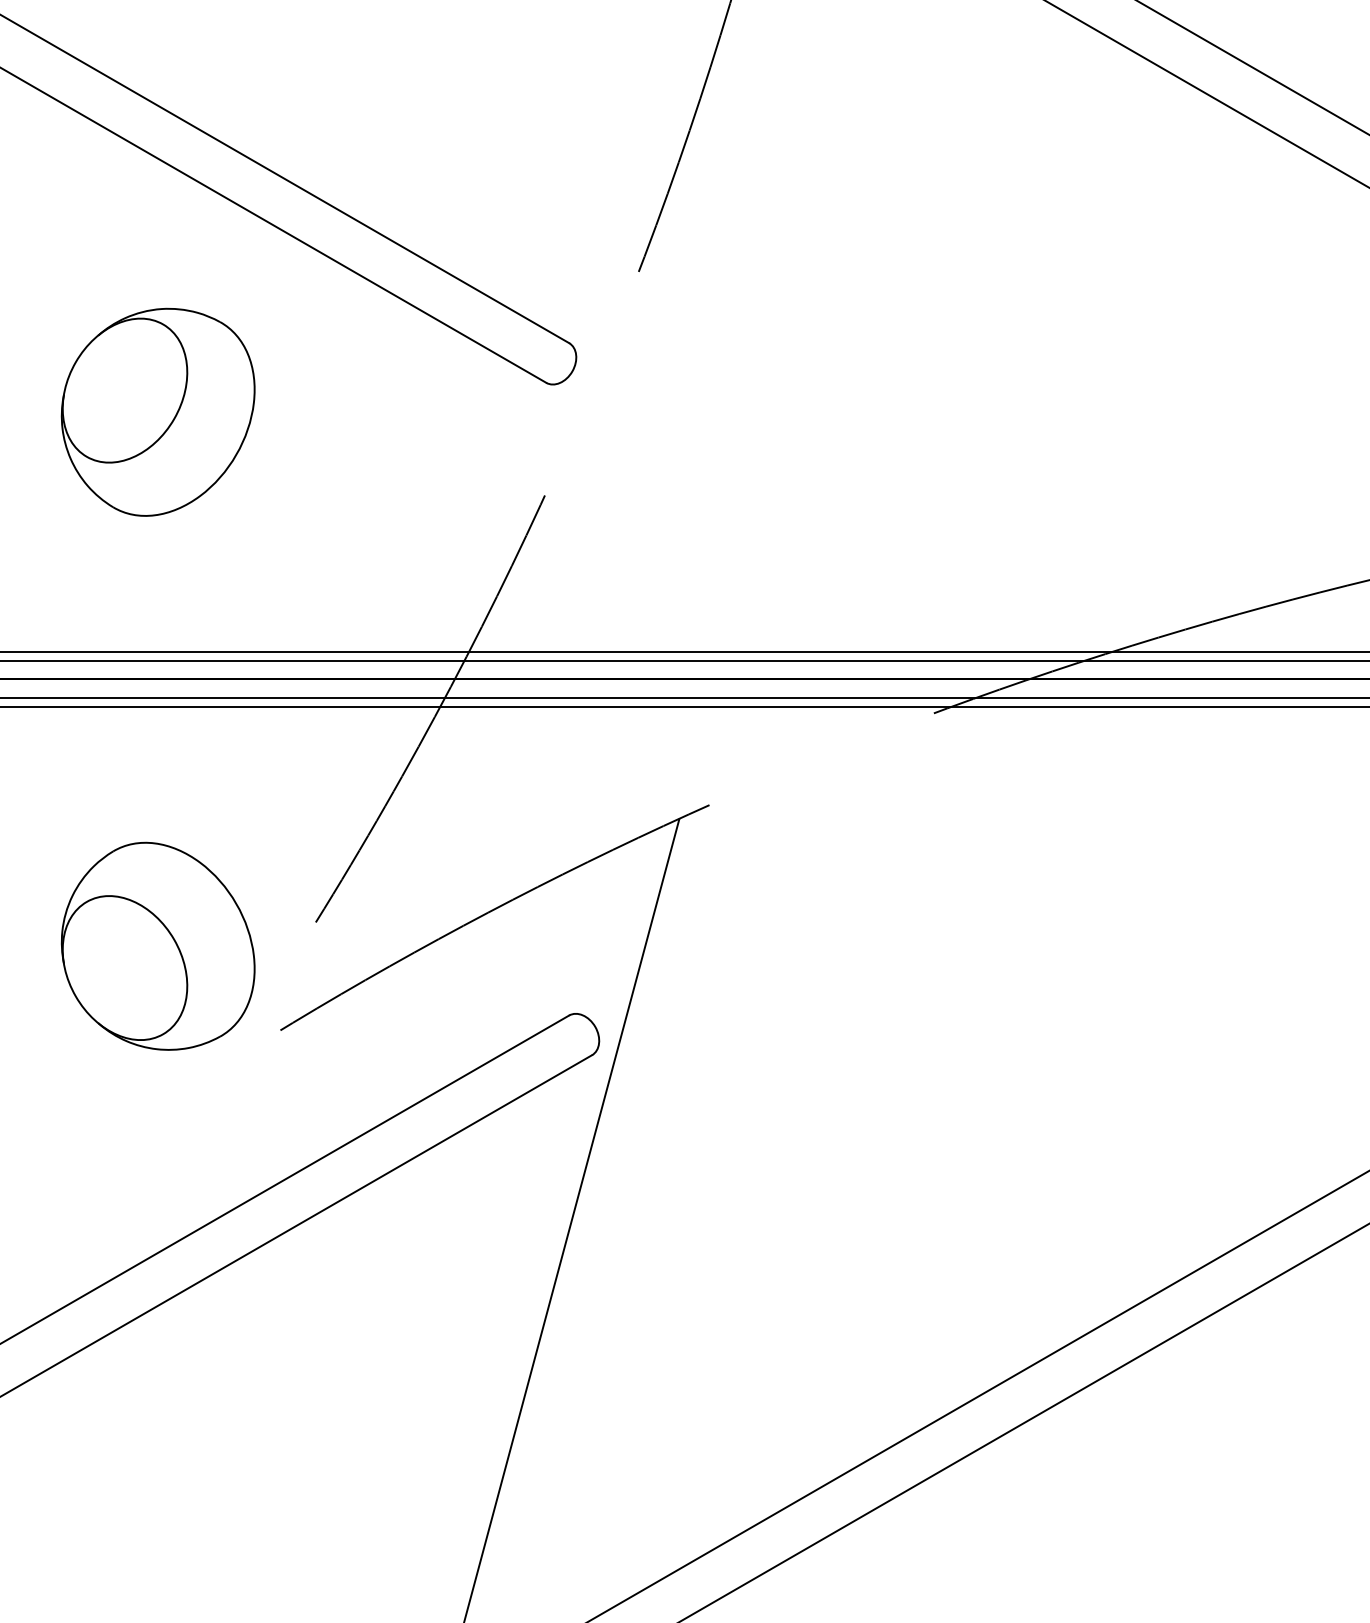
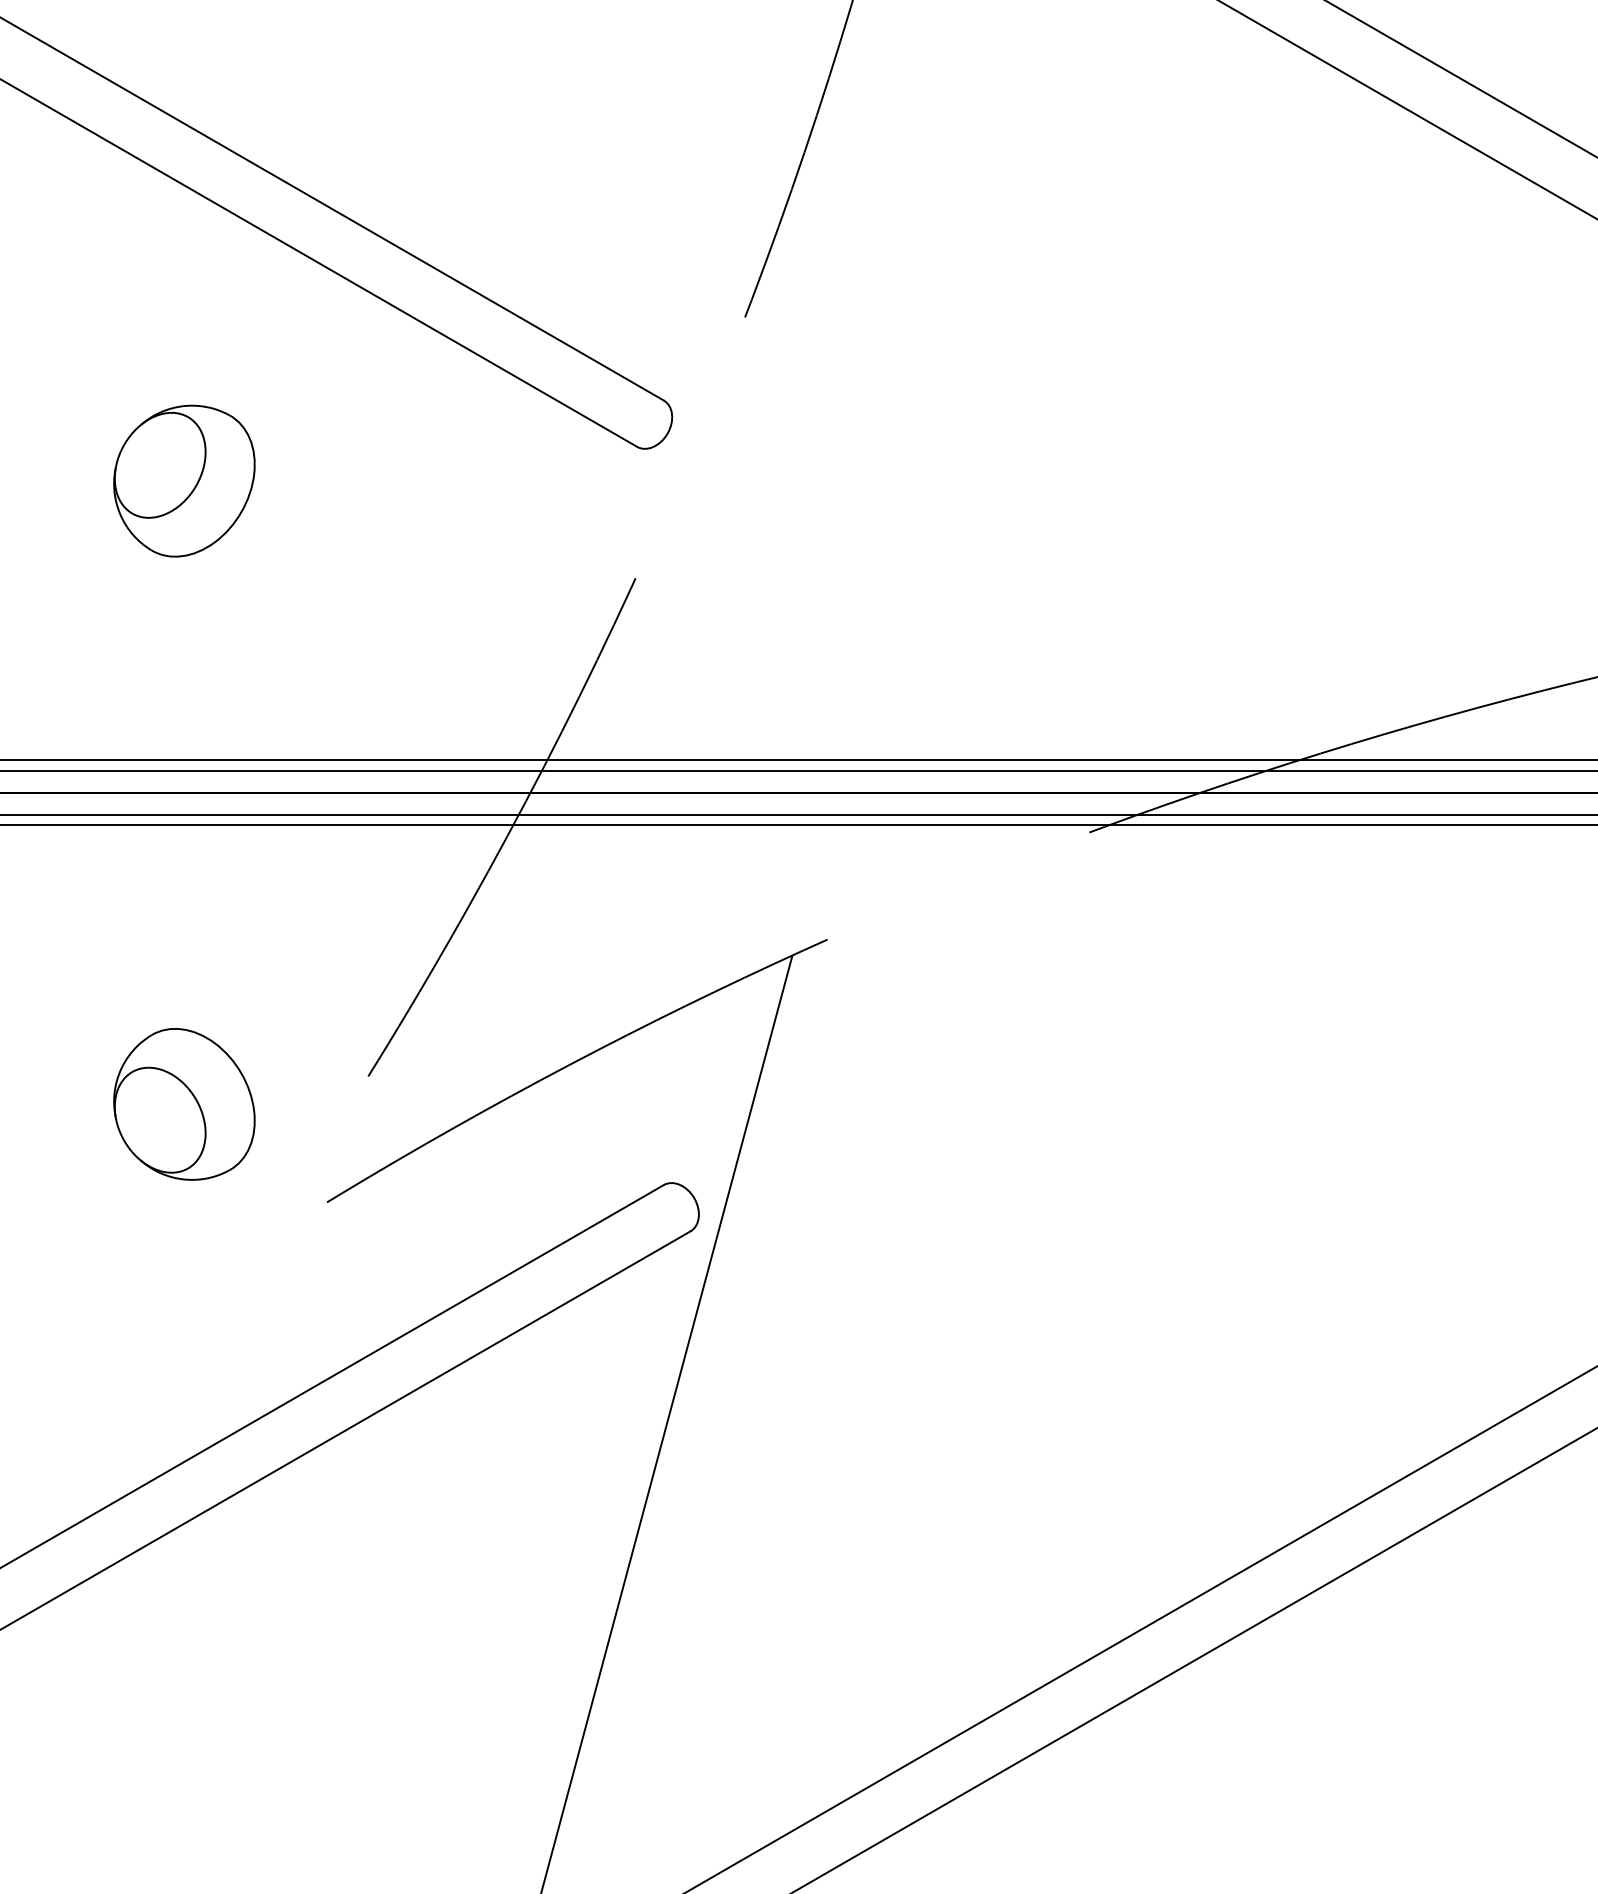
part: (158, 411) -> (184, 480), size x0.62
part: (158, 946) -> (184, 1104), size x0.62

